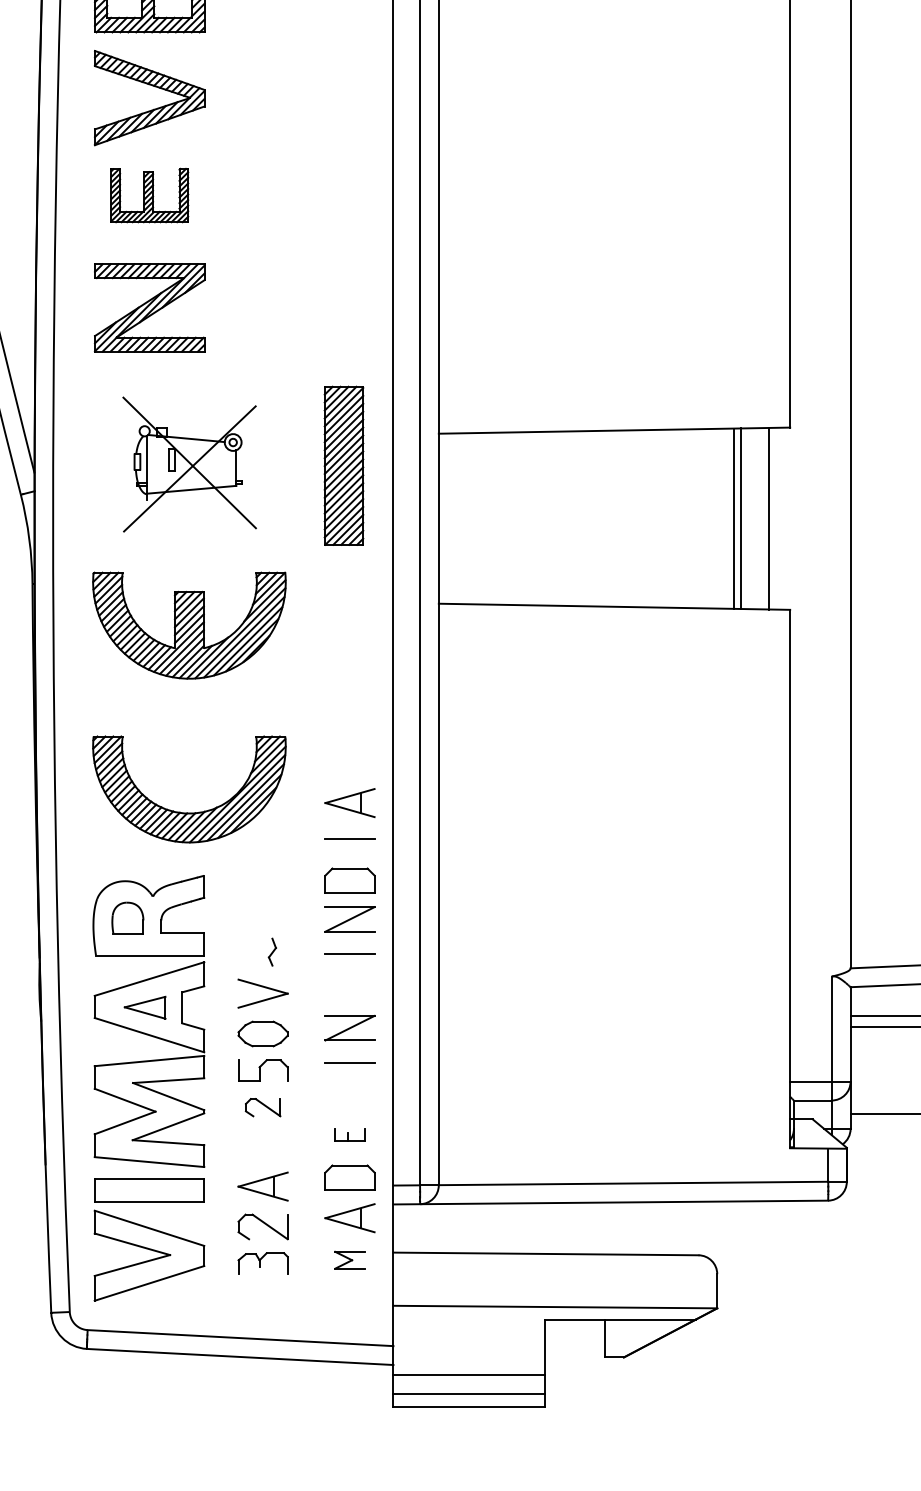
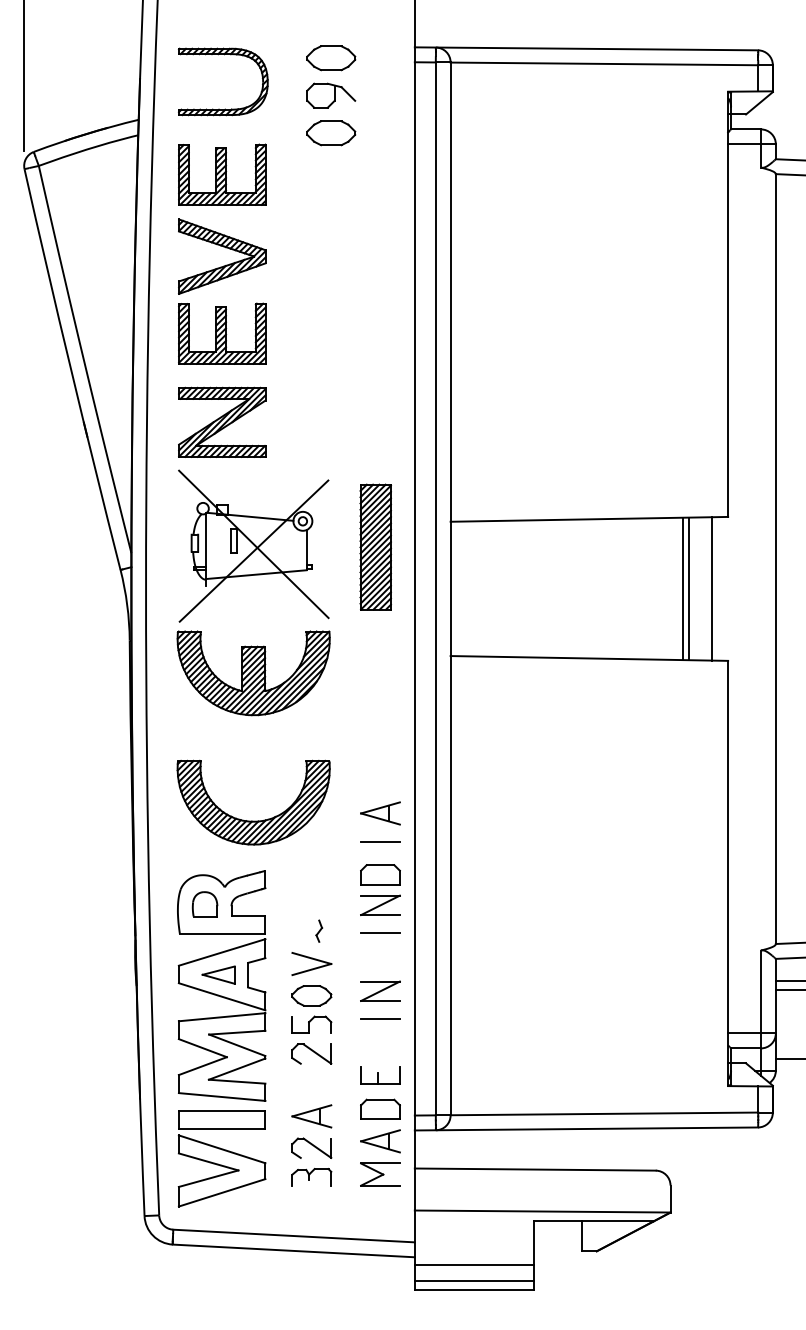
part: (149, 195) -> (222, 333), size x1.43
part: (189, 463) -> (253, 545), size x1.43
part: (262, 1106) -> (311, 1053), size x1.43
part: (350, 1134) -> (380, 1075), size x1.67
part: (350, 1260) -> (380, 1174), size x1.67

